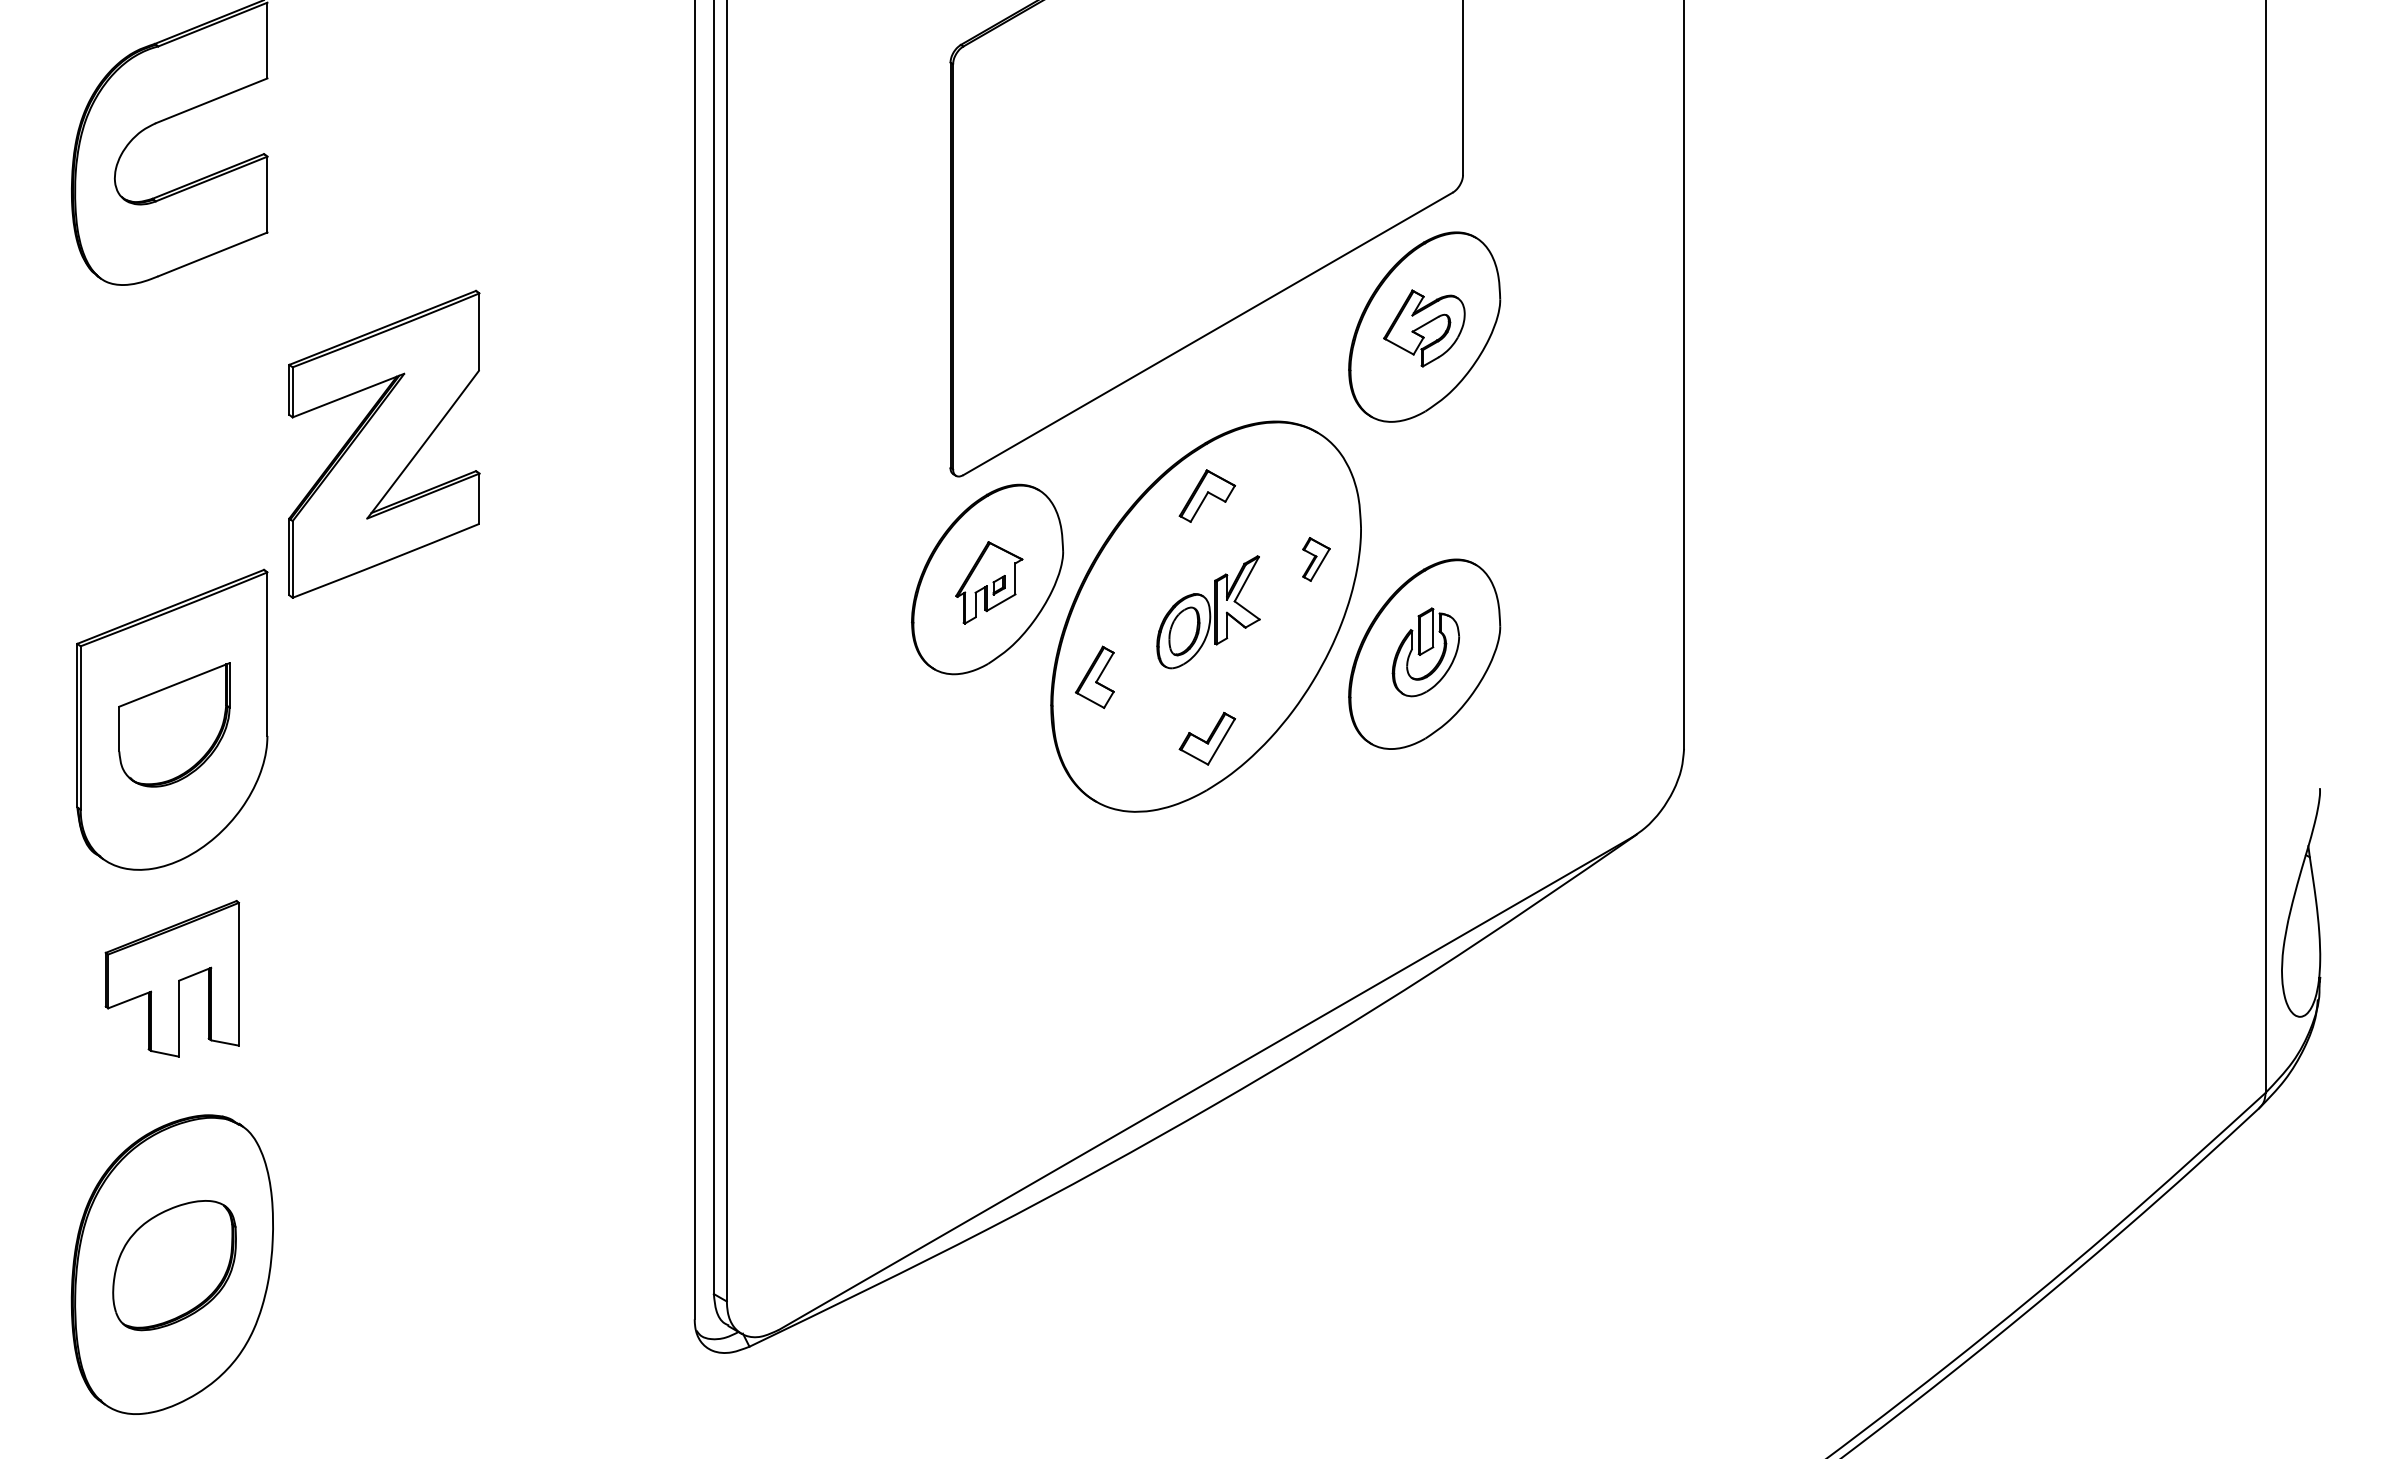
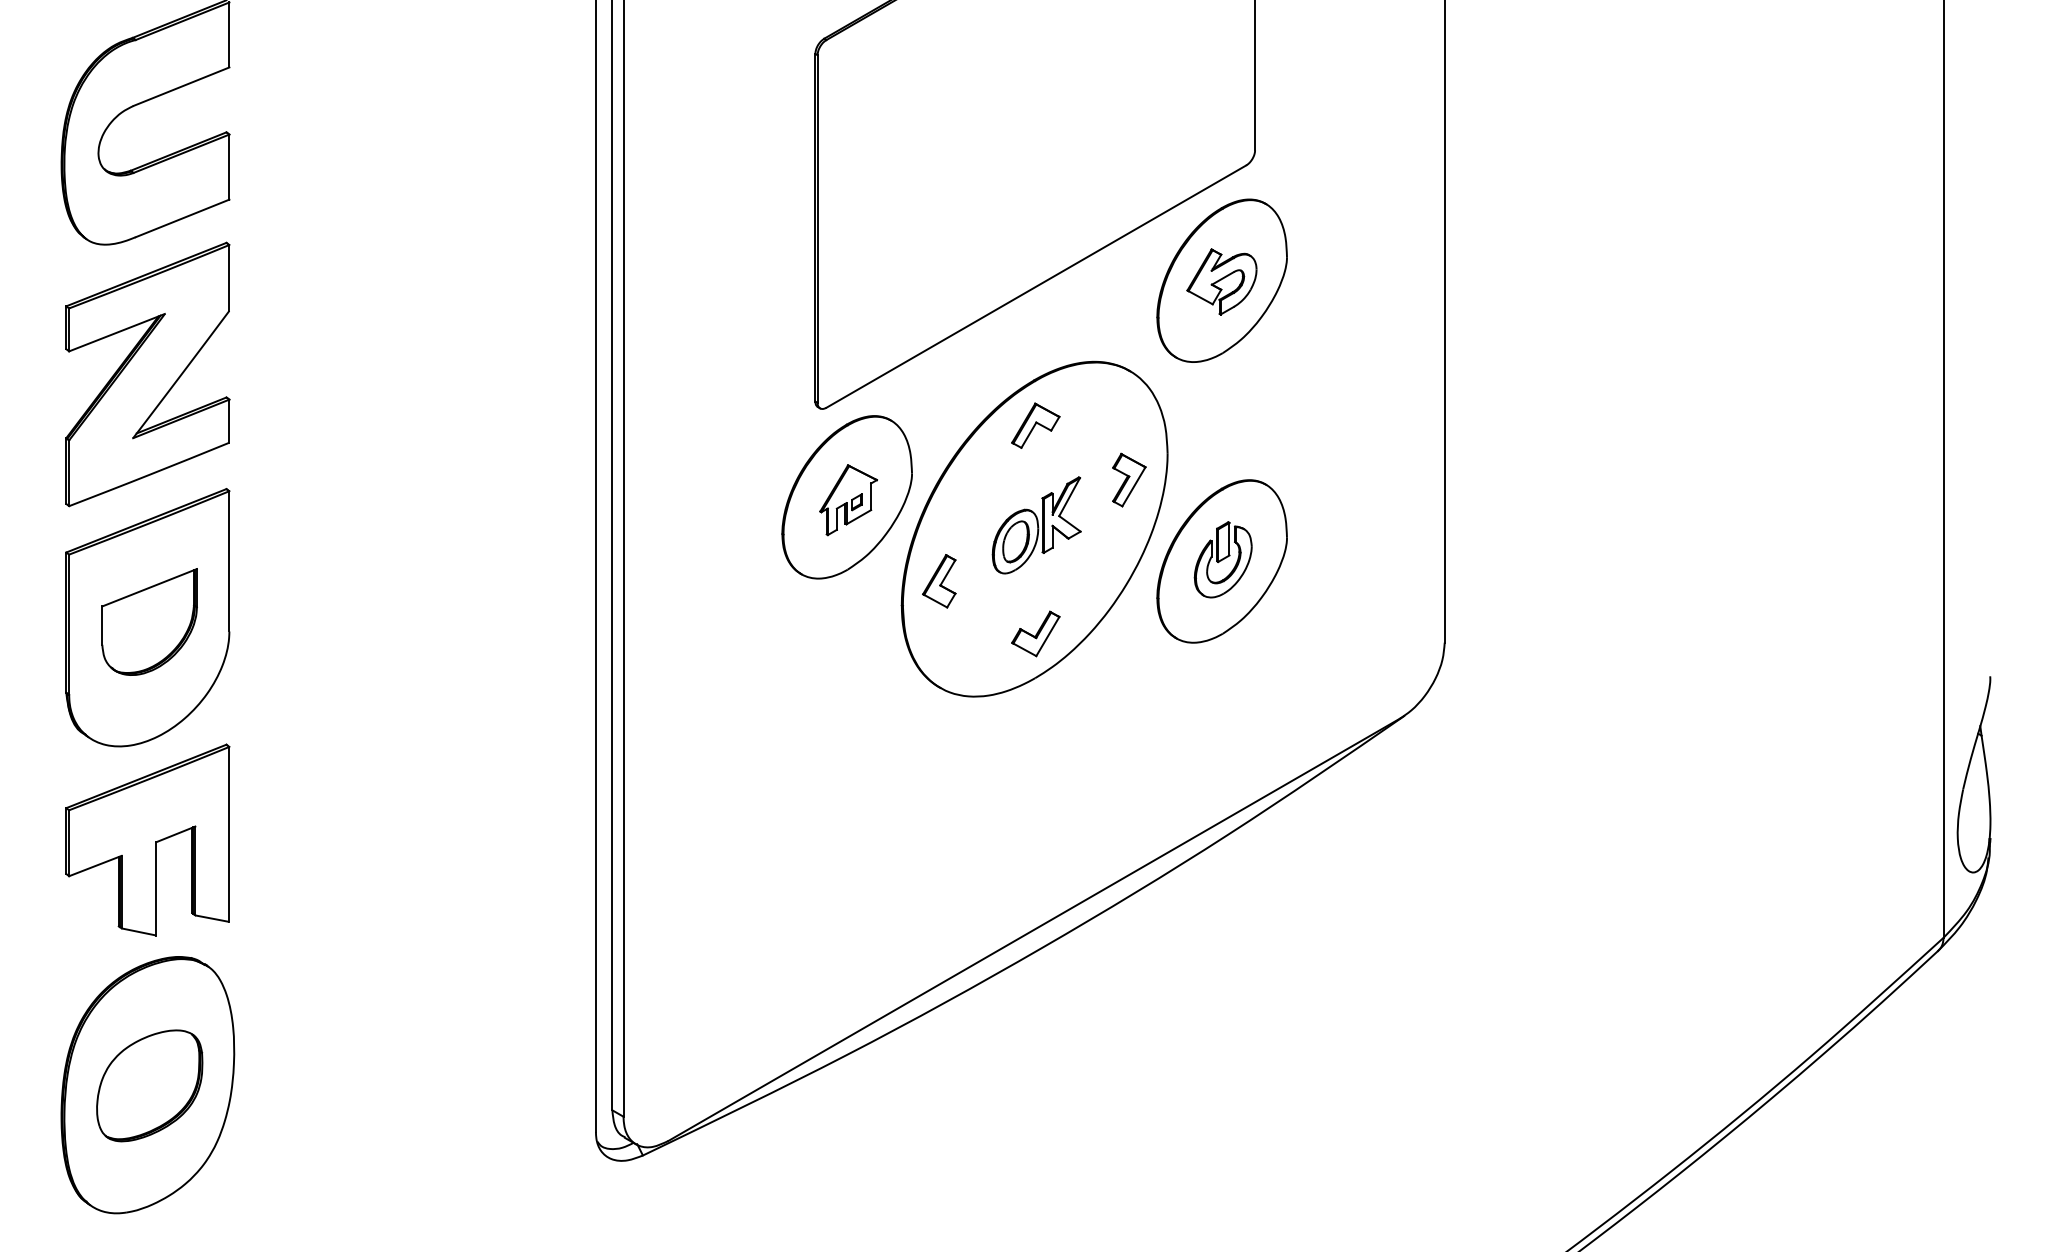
part: (384, 443) -> (147, 373), moved
part: (1316, 559) -> (1129, 480), size x1.43
part: (172, 978) -> (147, 839), size x1.43

